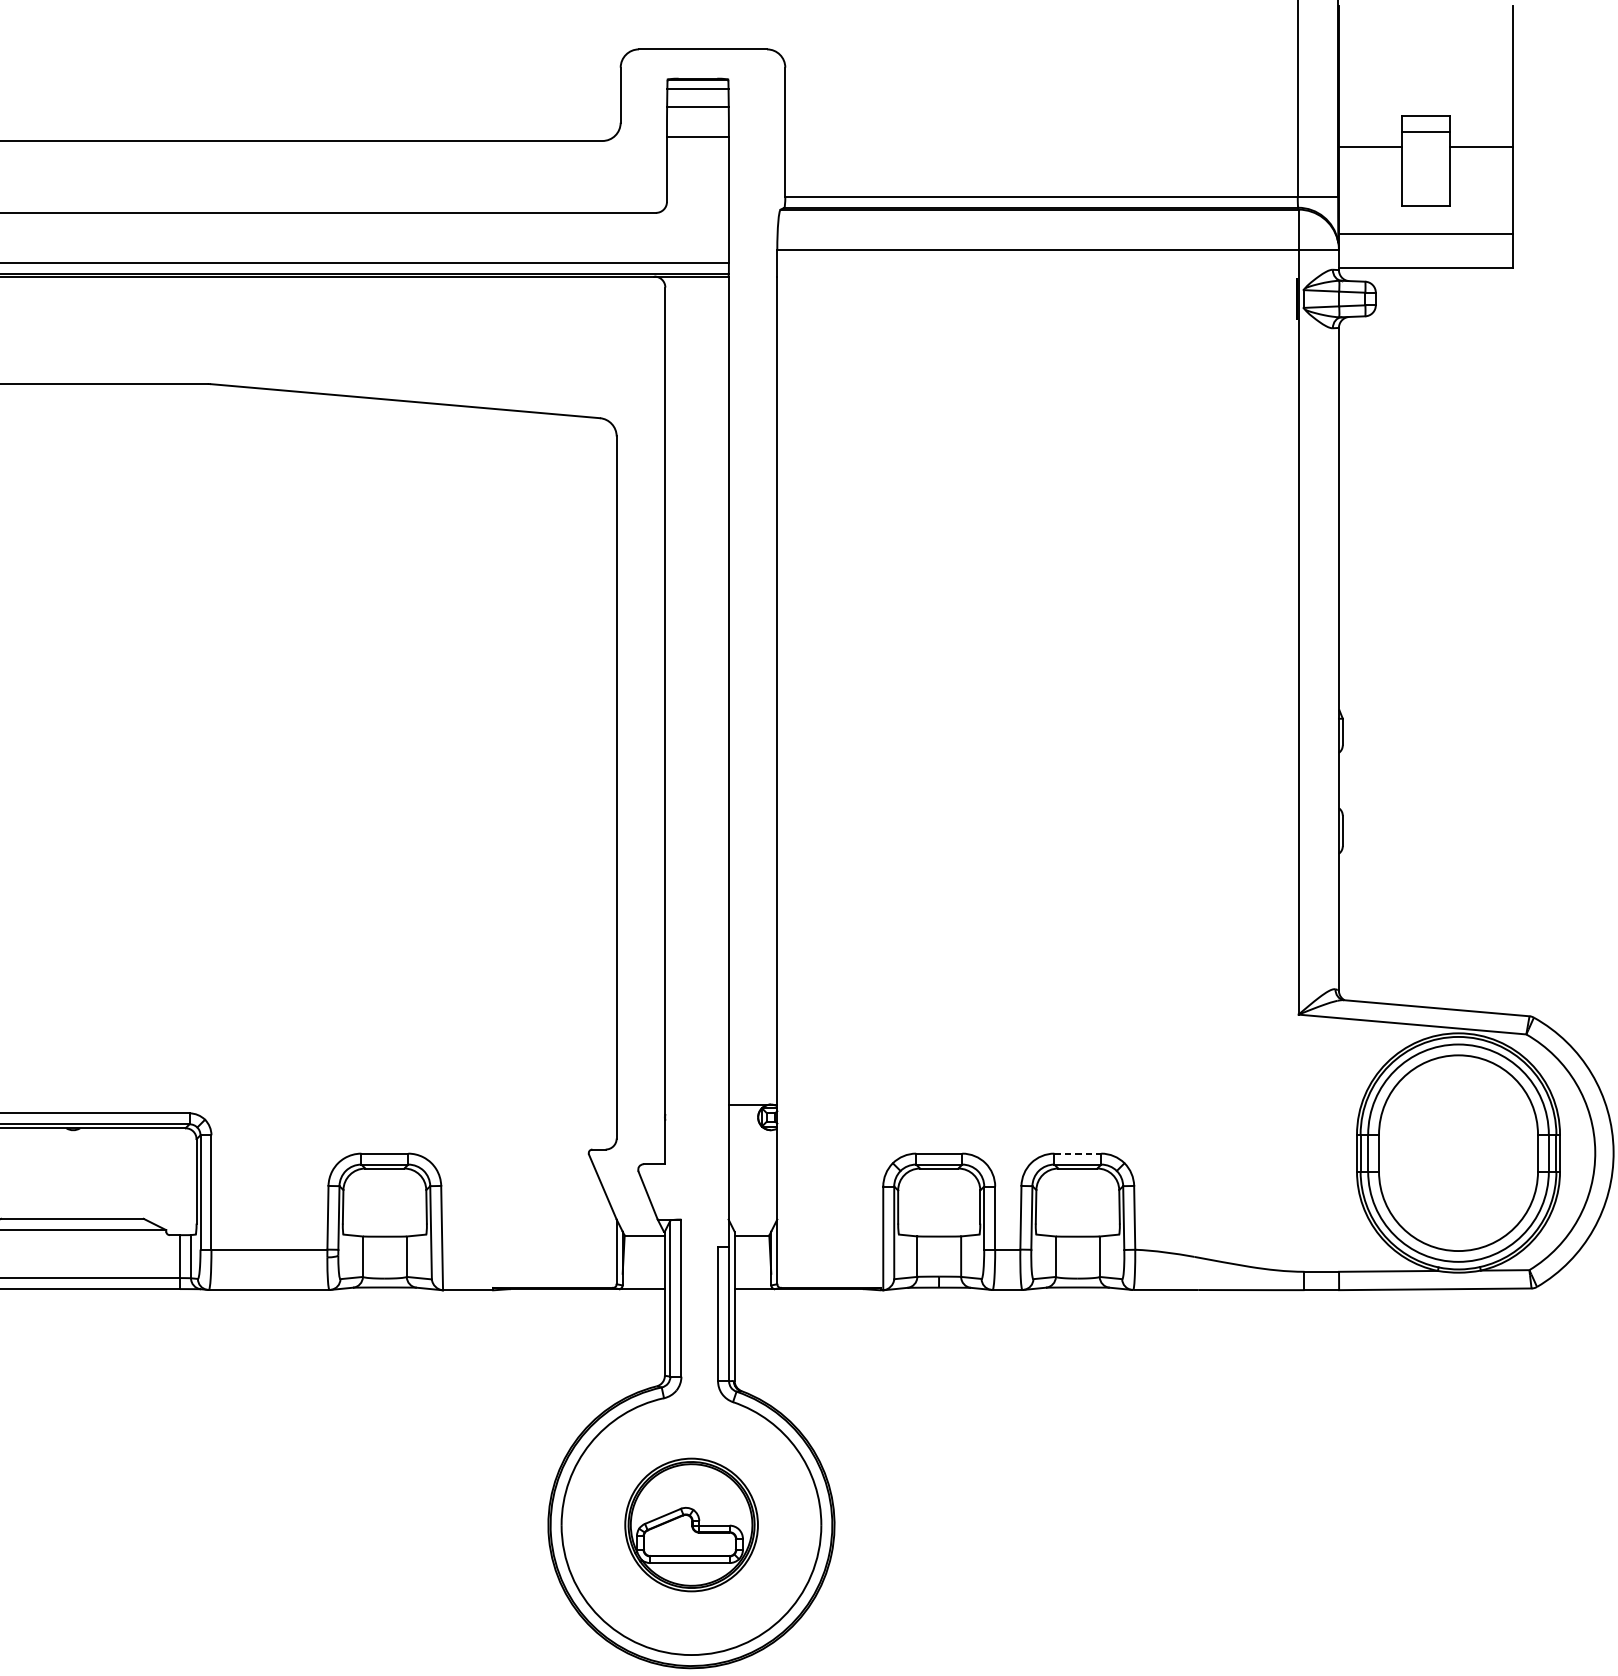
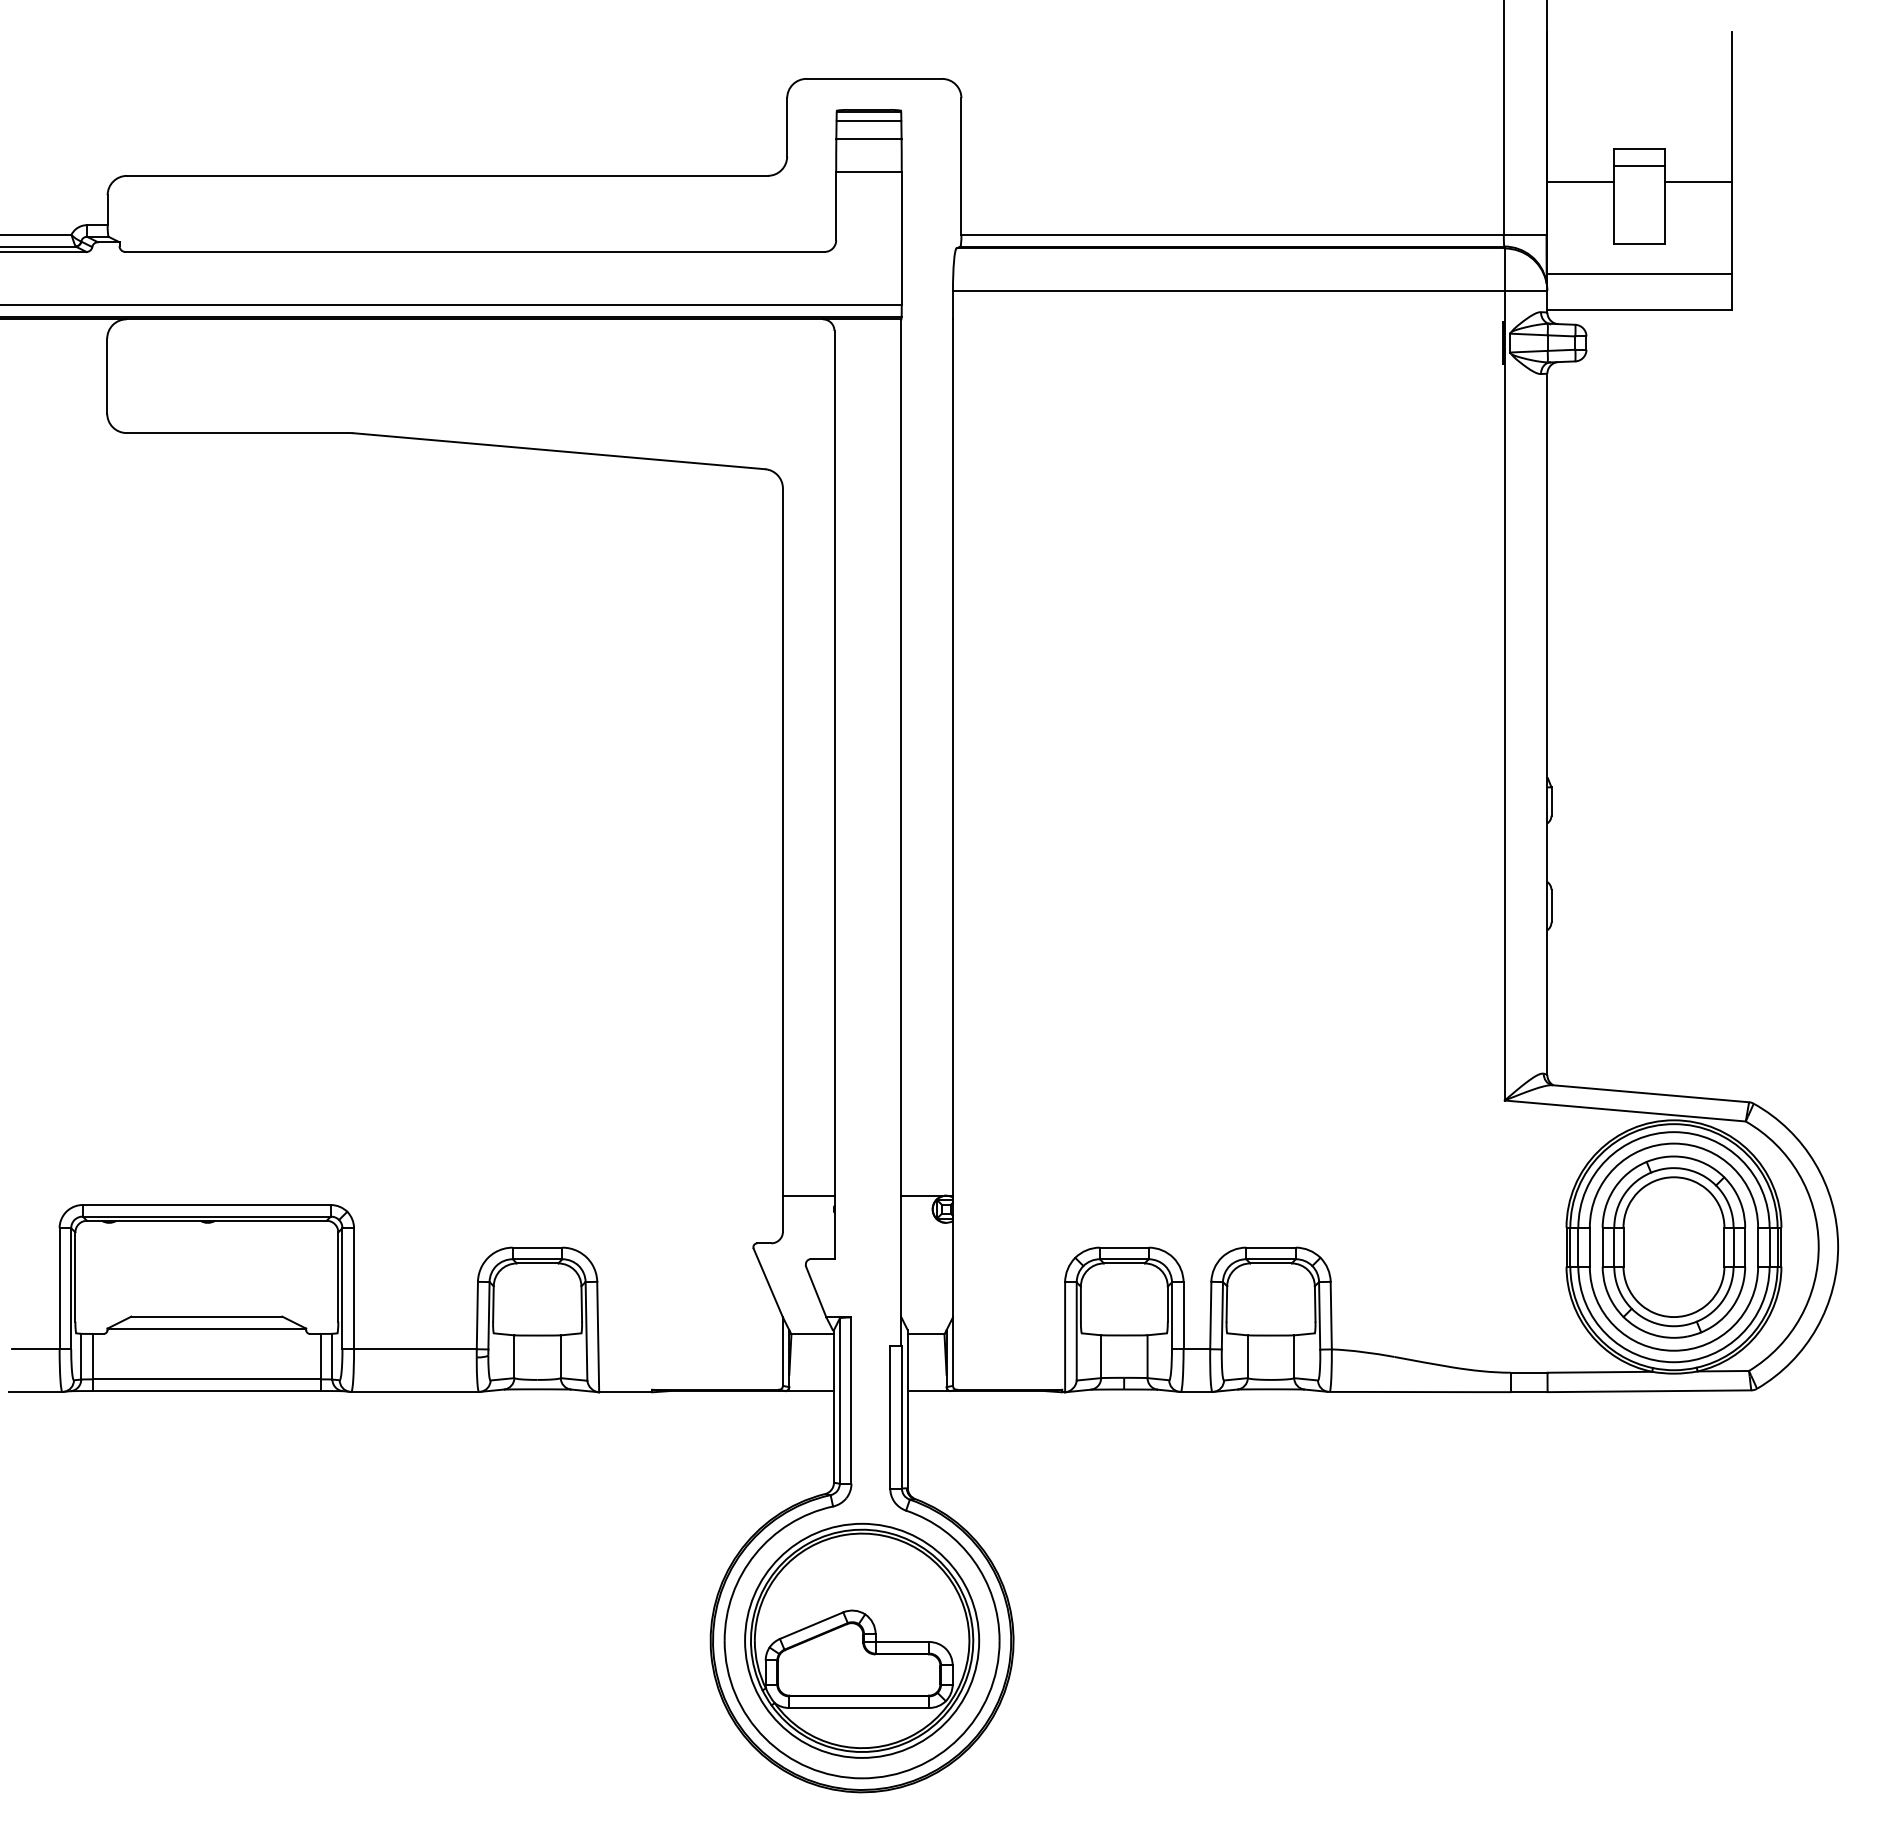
line: (640, 1104) -> (808, 1195), added
part: (1458, 1152) -> (1673, 1246), added
line: (1078, 1153) -> (1271, 1247), dashed -> solid
part: (691, 1524) -> (862, 1640), size x1.67

